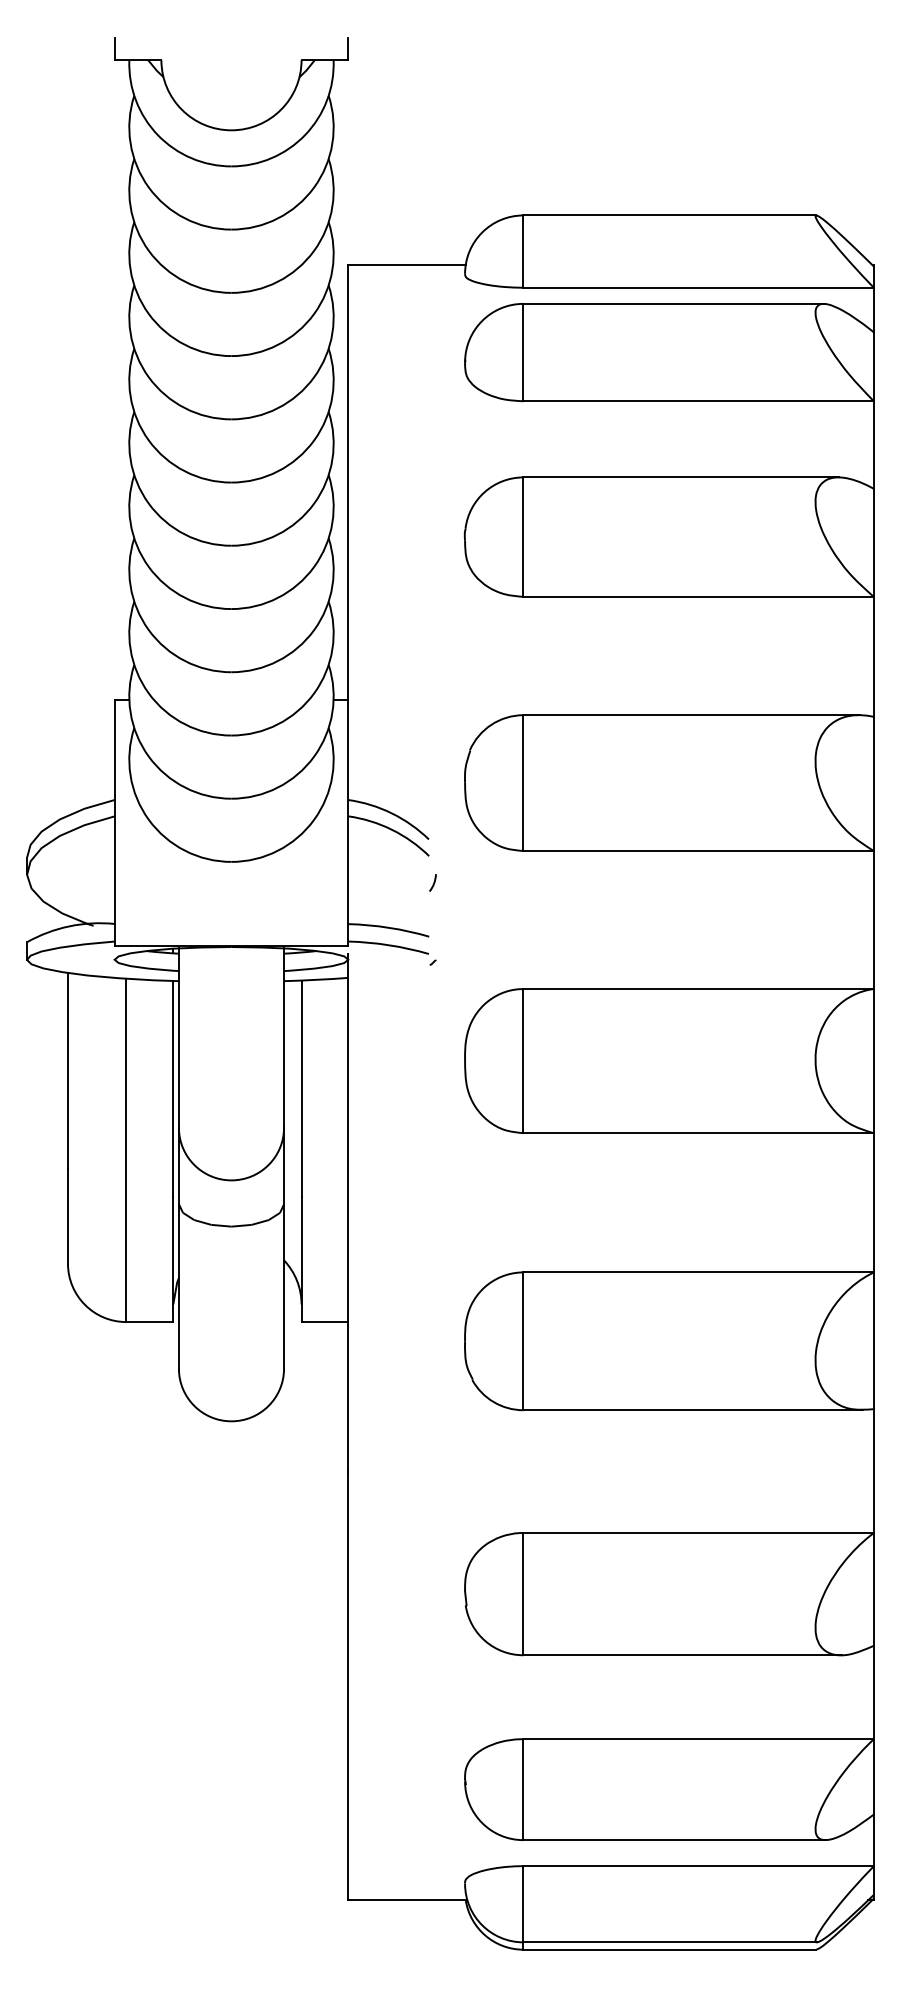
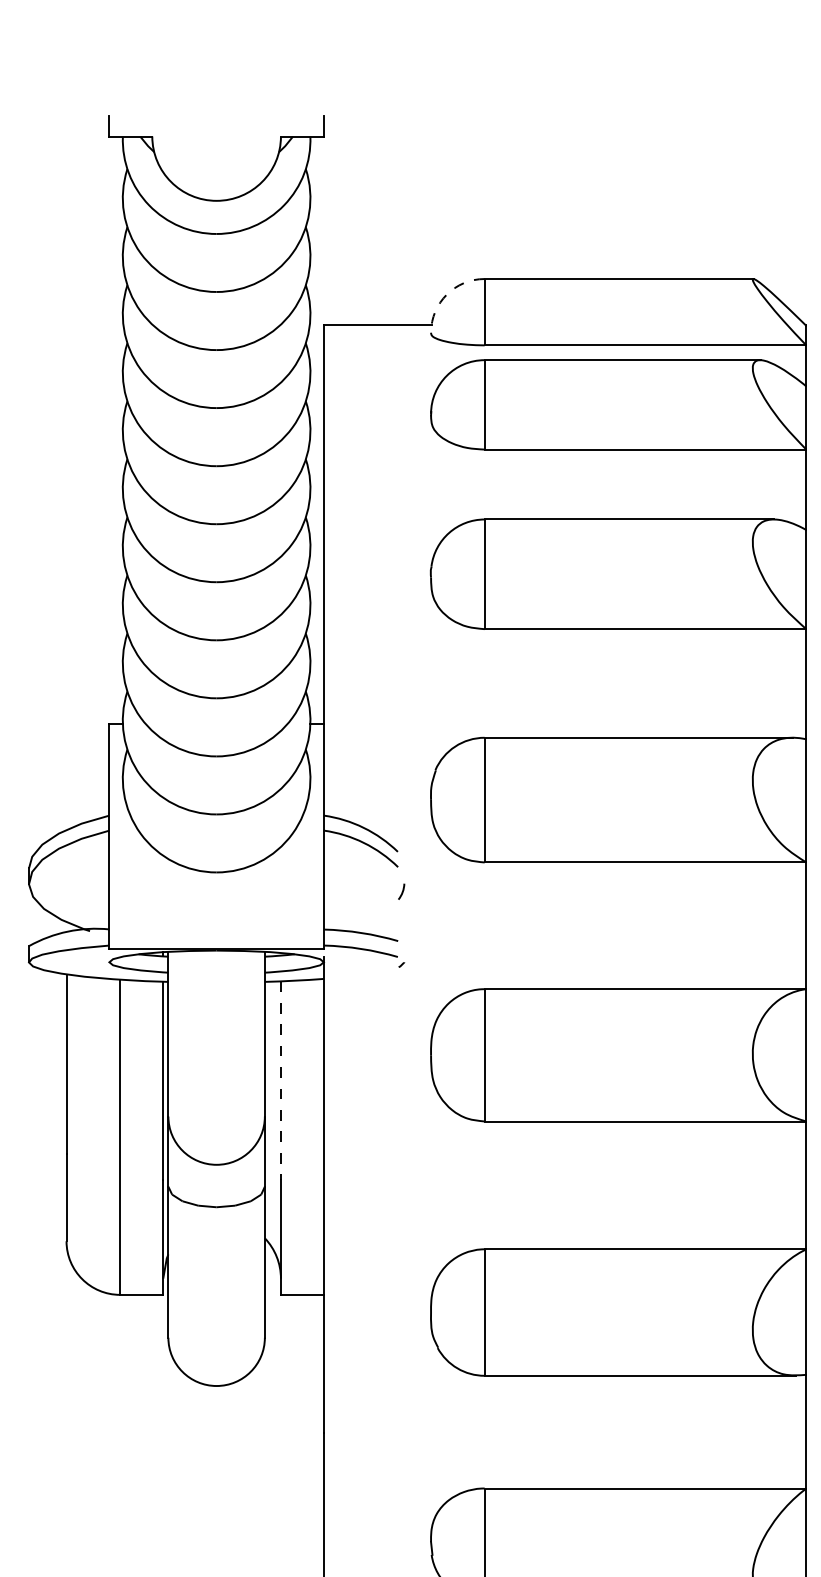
arc: (482, 232) -> (447, 294), solid -> dashed
line: (301, 1089) -> (280, 1081), solid -> dashed

